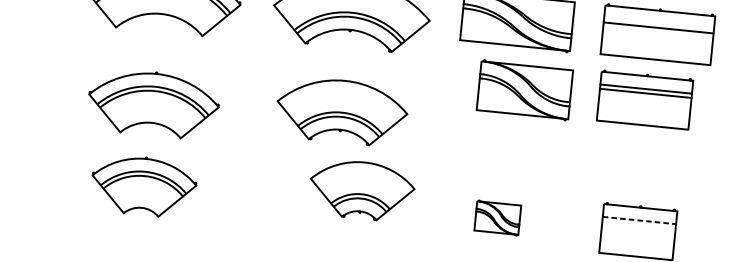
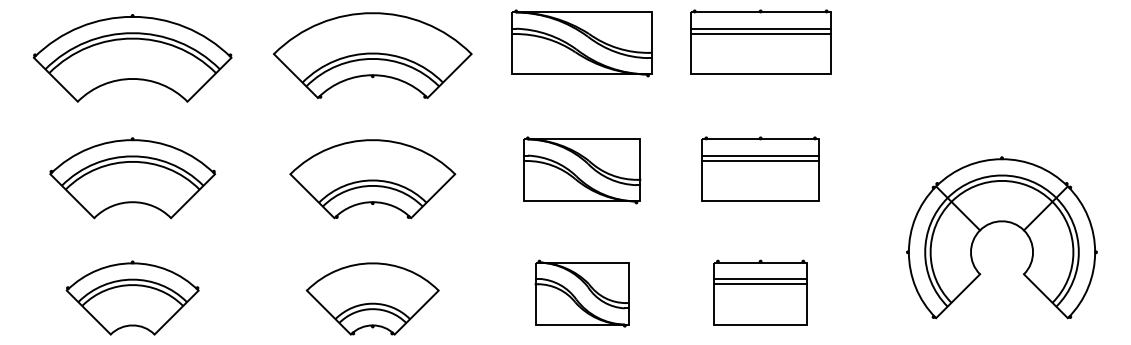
line: (658, 23) -> (760, 28), added
part: (525, 90) -> (582, 170), moved
part: (645, 99) -> (760, 168), moved
part: (153, 104) -> (132, 178), moved
part: (361, 190) -> (372, 298), moved
part: (497, 217) -> (581, 293), size x1.67
line: (639, 220) -> (760, 278), dashed -> solid
line: (638, 224) -> (760, 284), added

